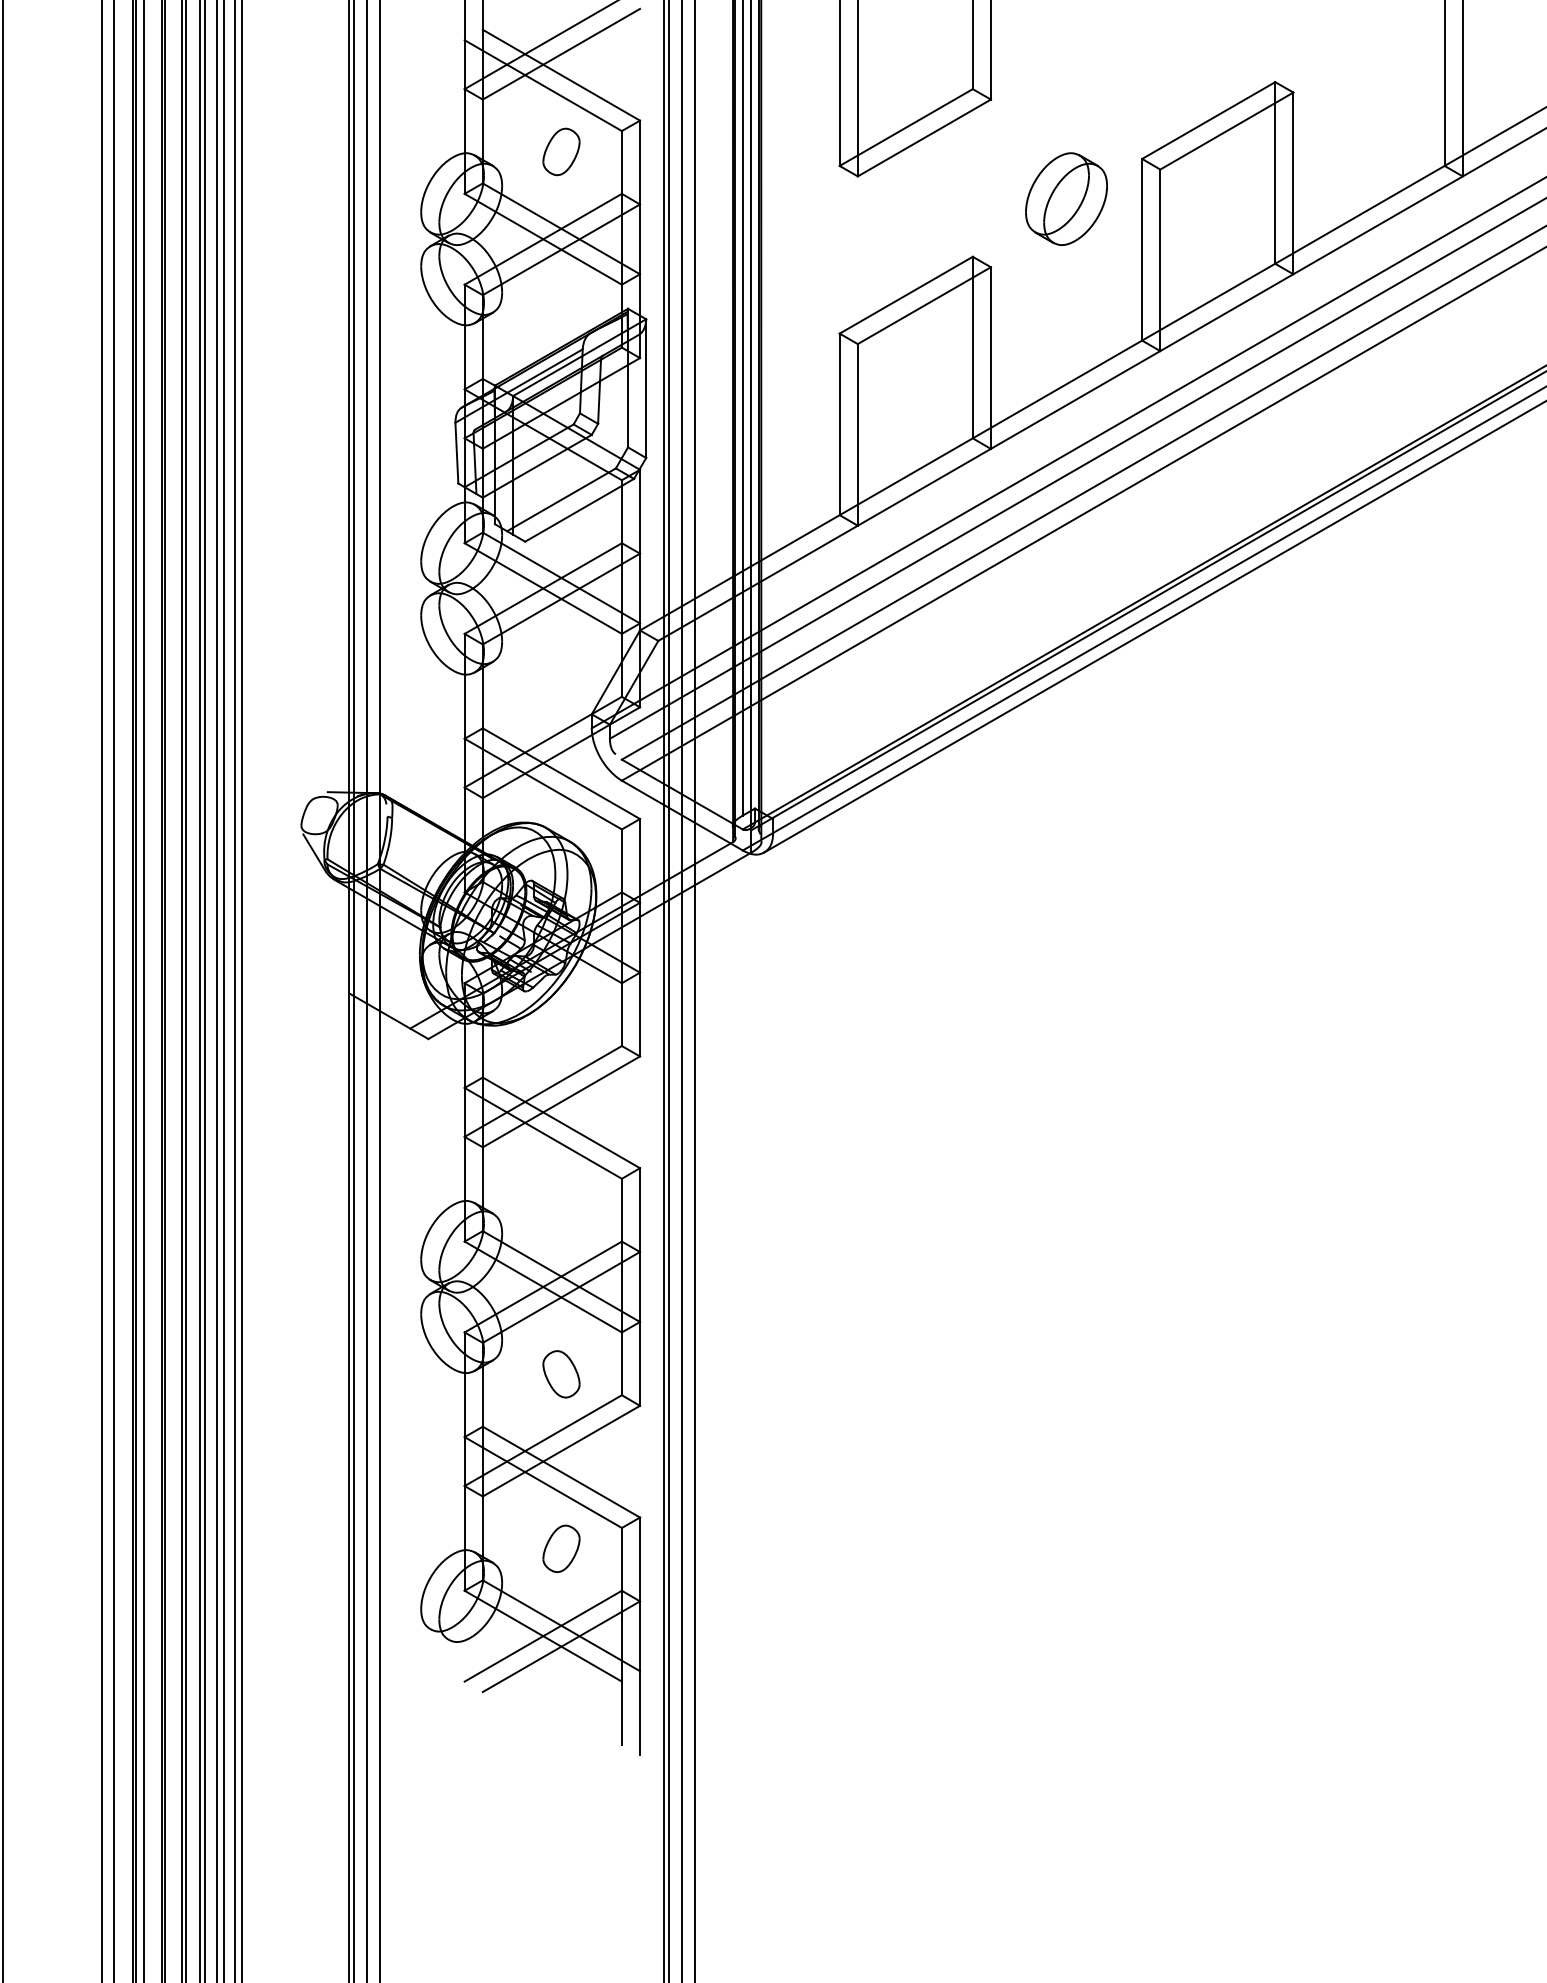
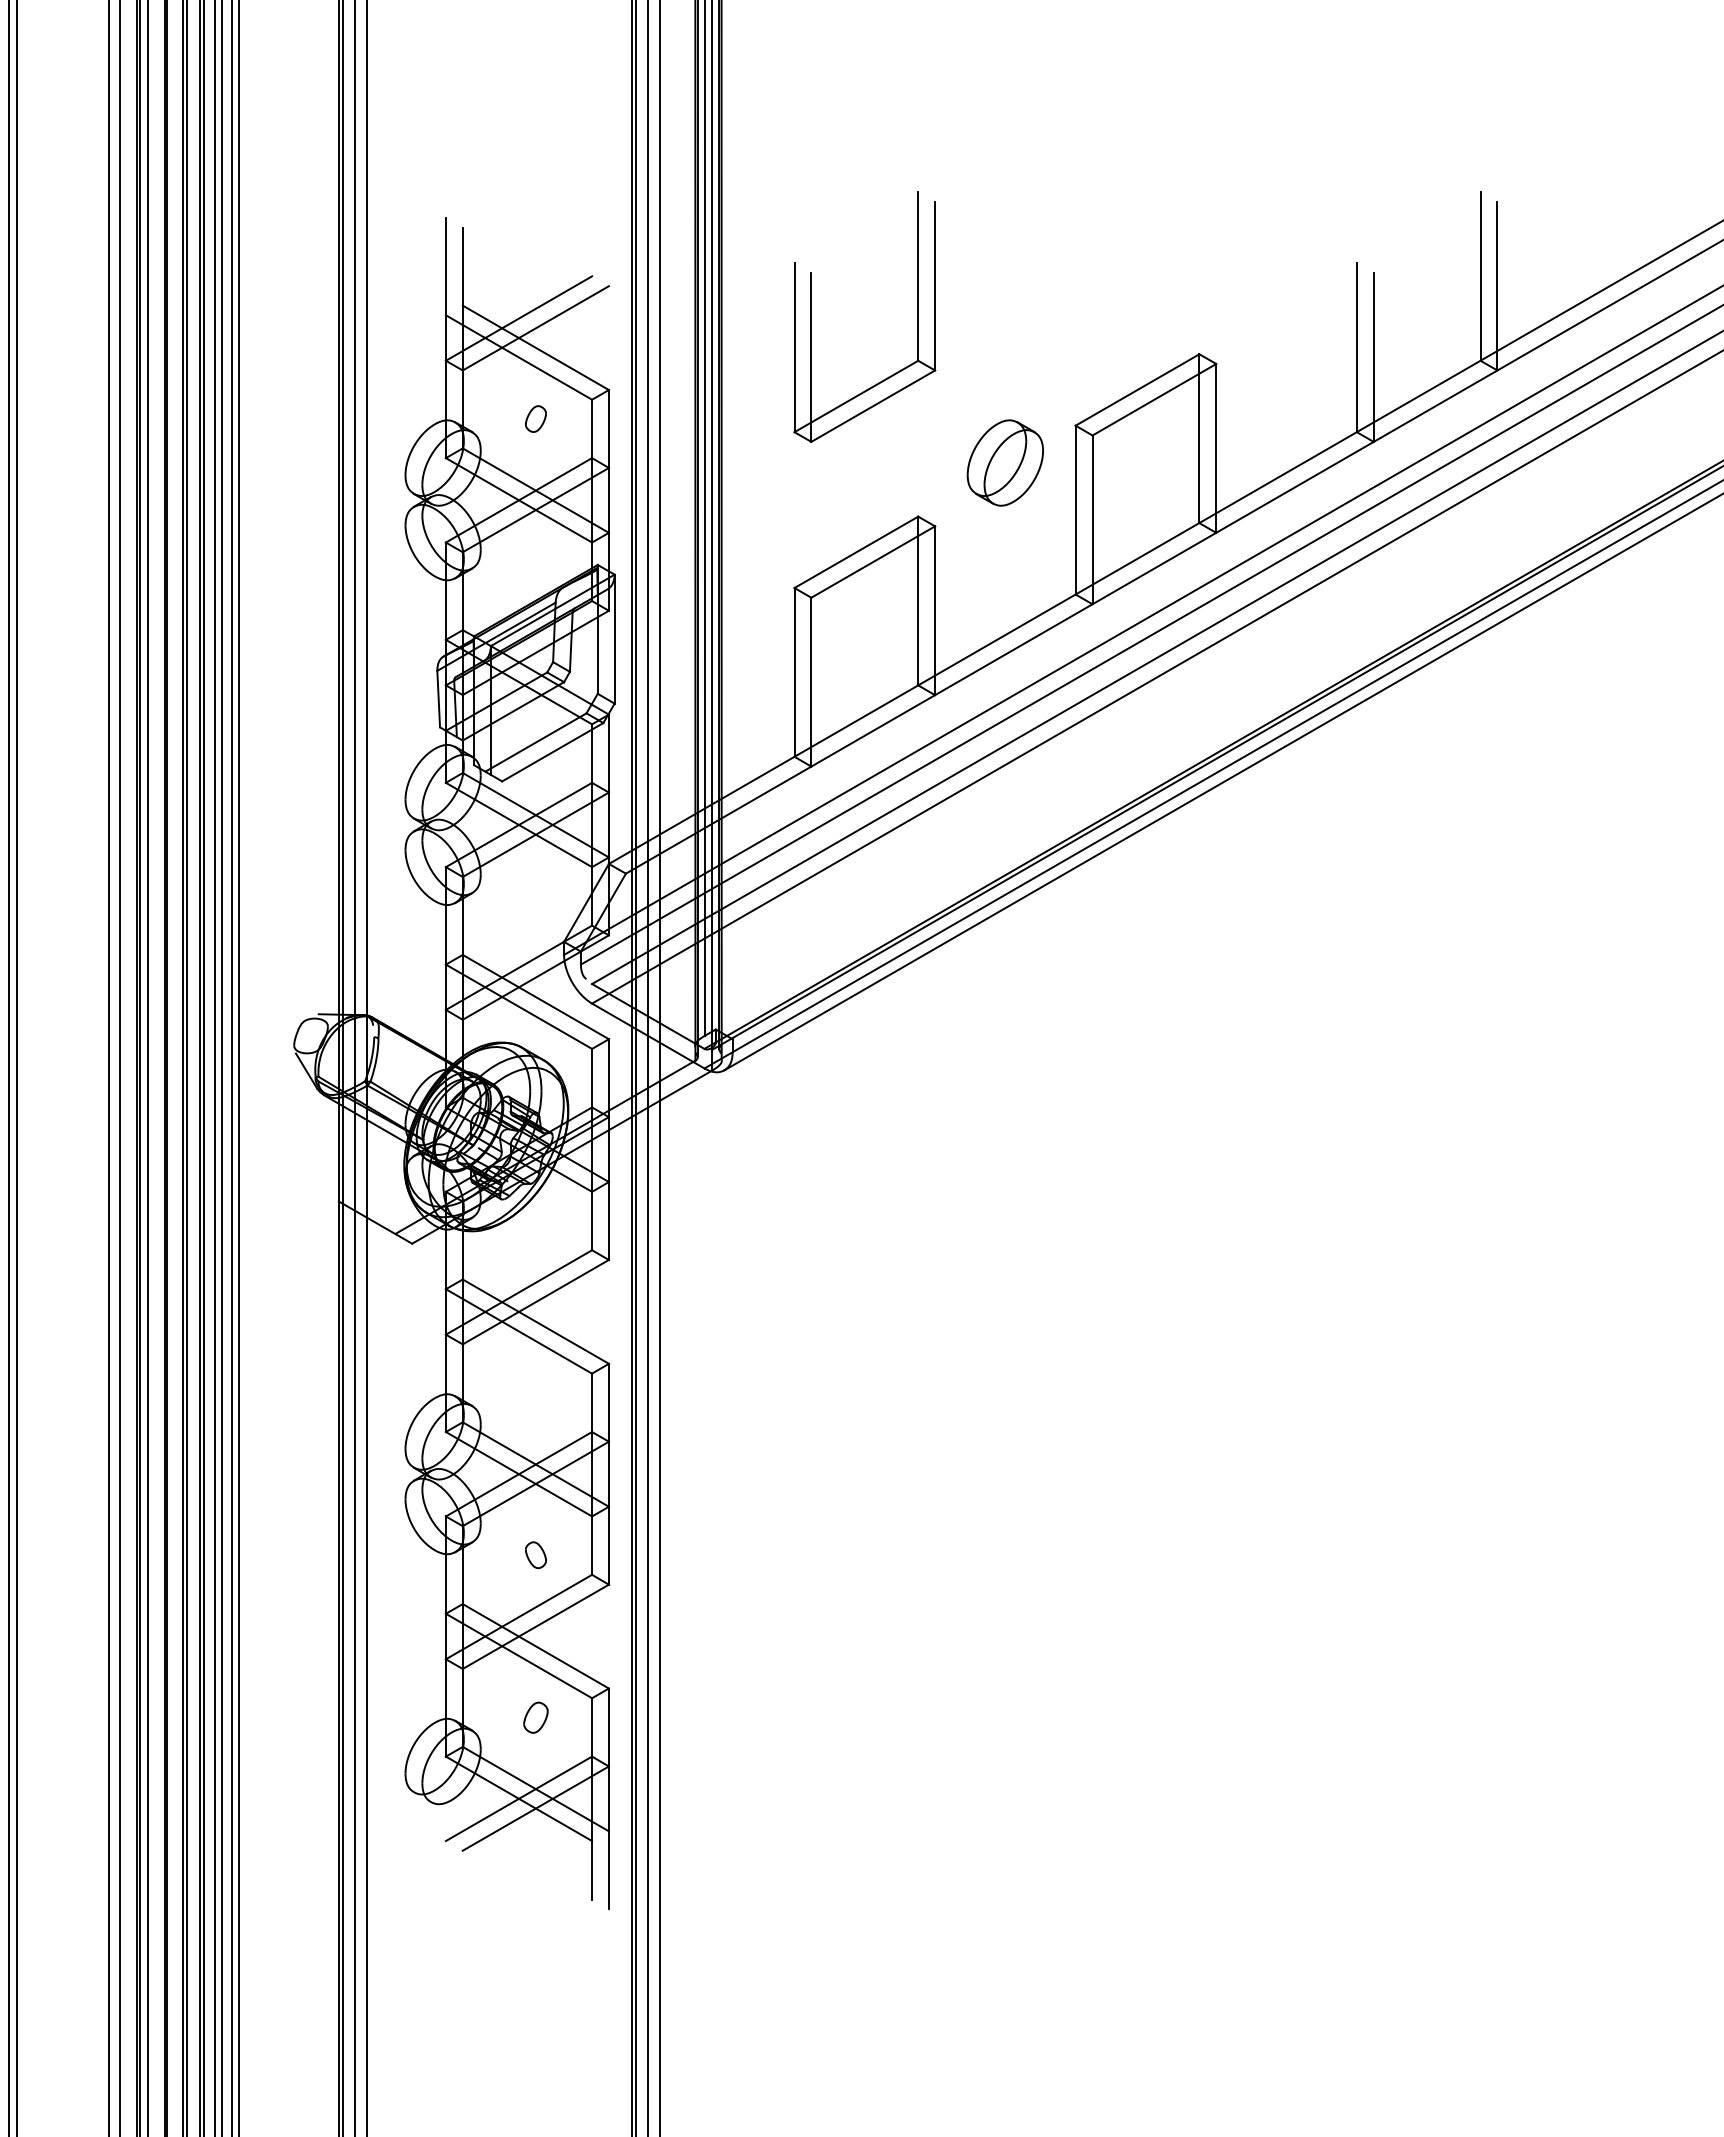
part: (561, 151) -> (535, 418), size x0.6
part: (561, 1373) -> (535, 1554), size x0.6
part: (561, 1548) -> (535, 1717), size x0.7

